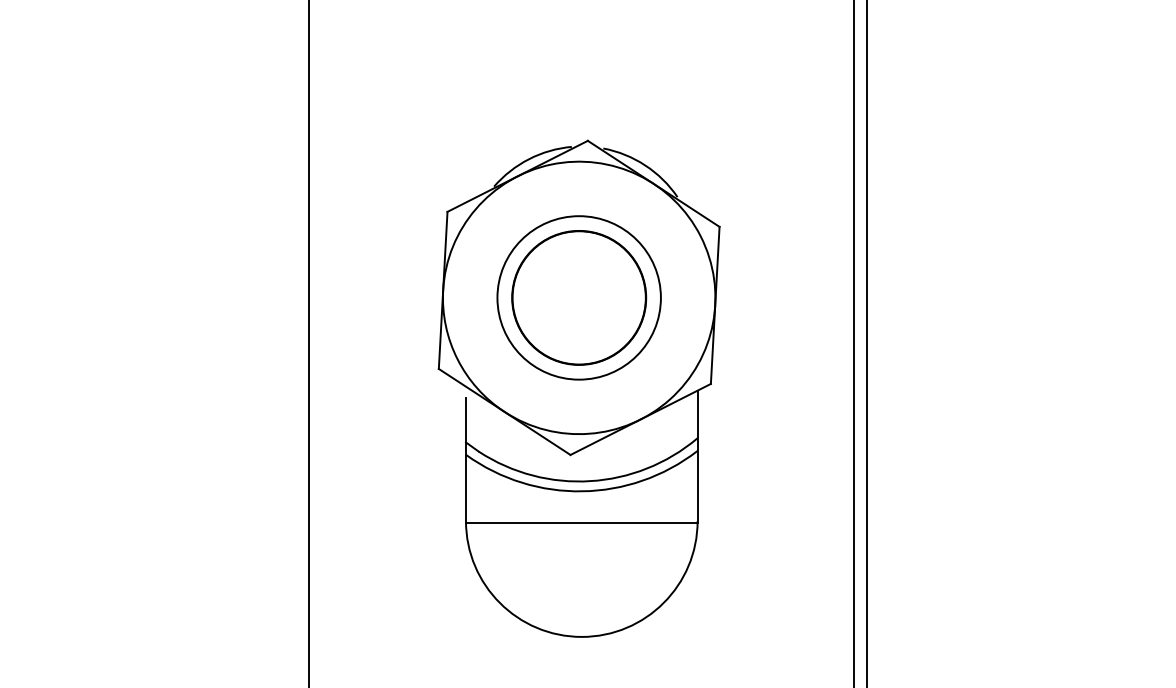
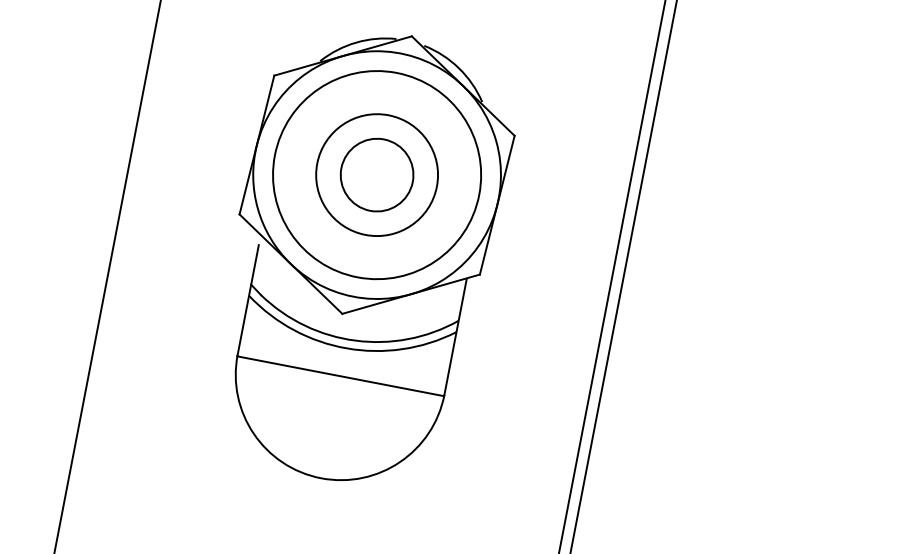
circle: (578, 297) -> (376, 174), size x0.6
circle: (578, 297) -> (376, 174), size x1.4

